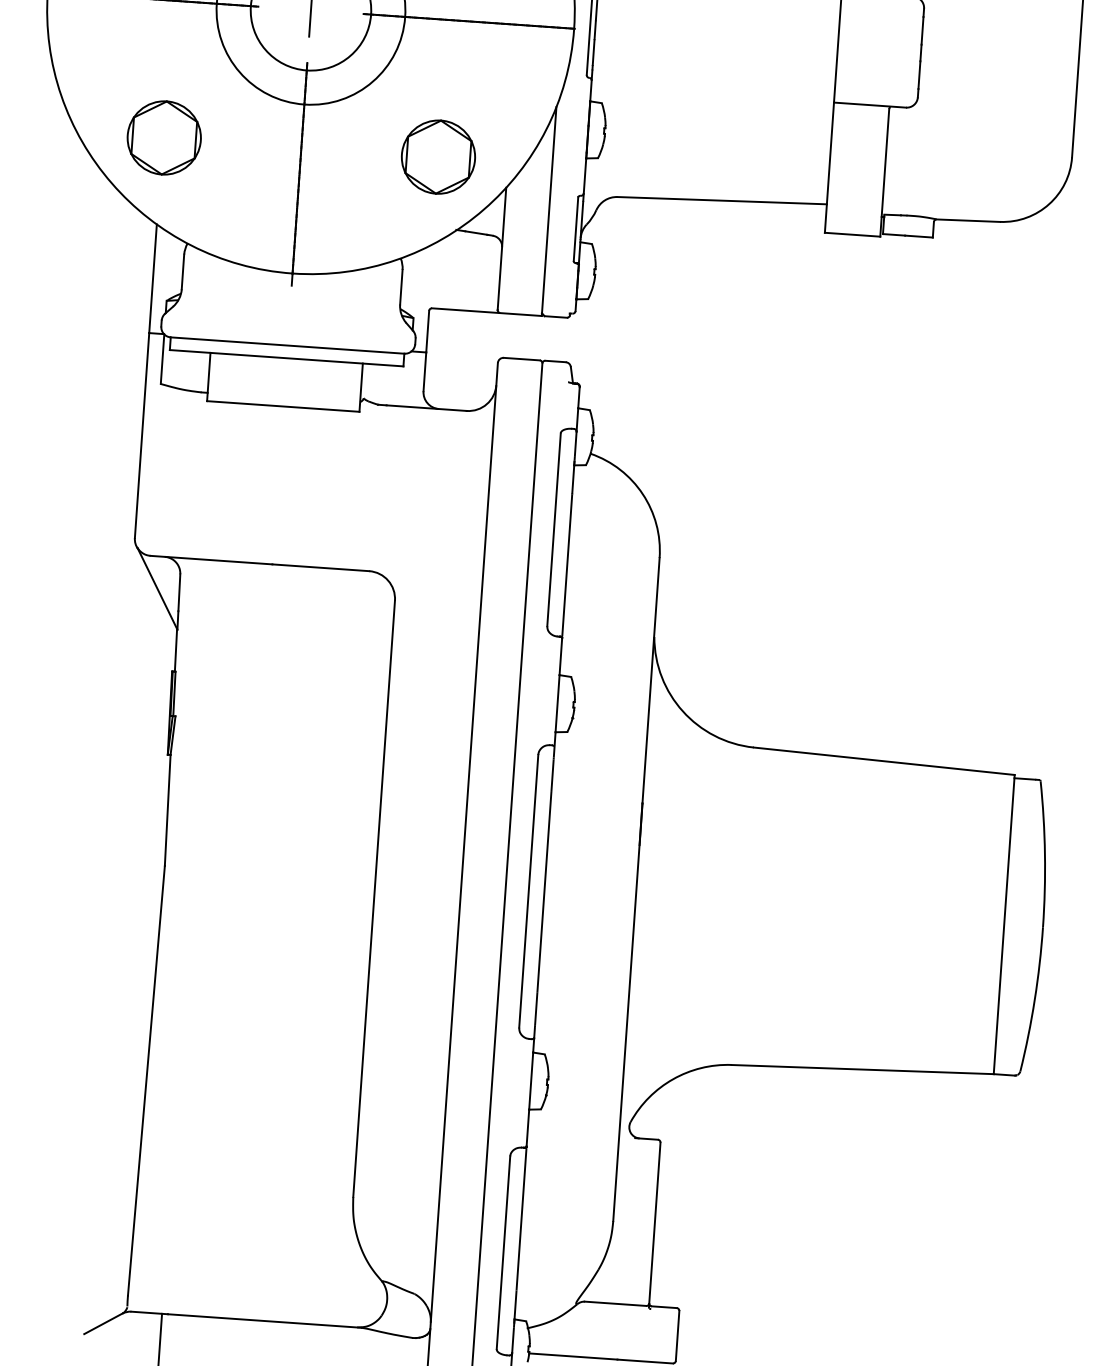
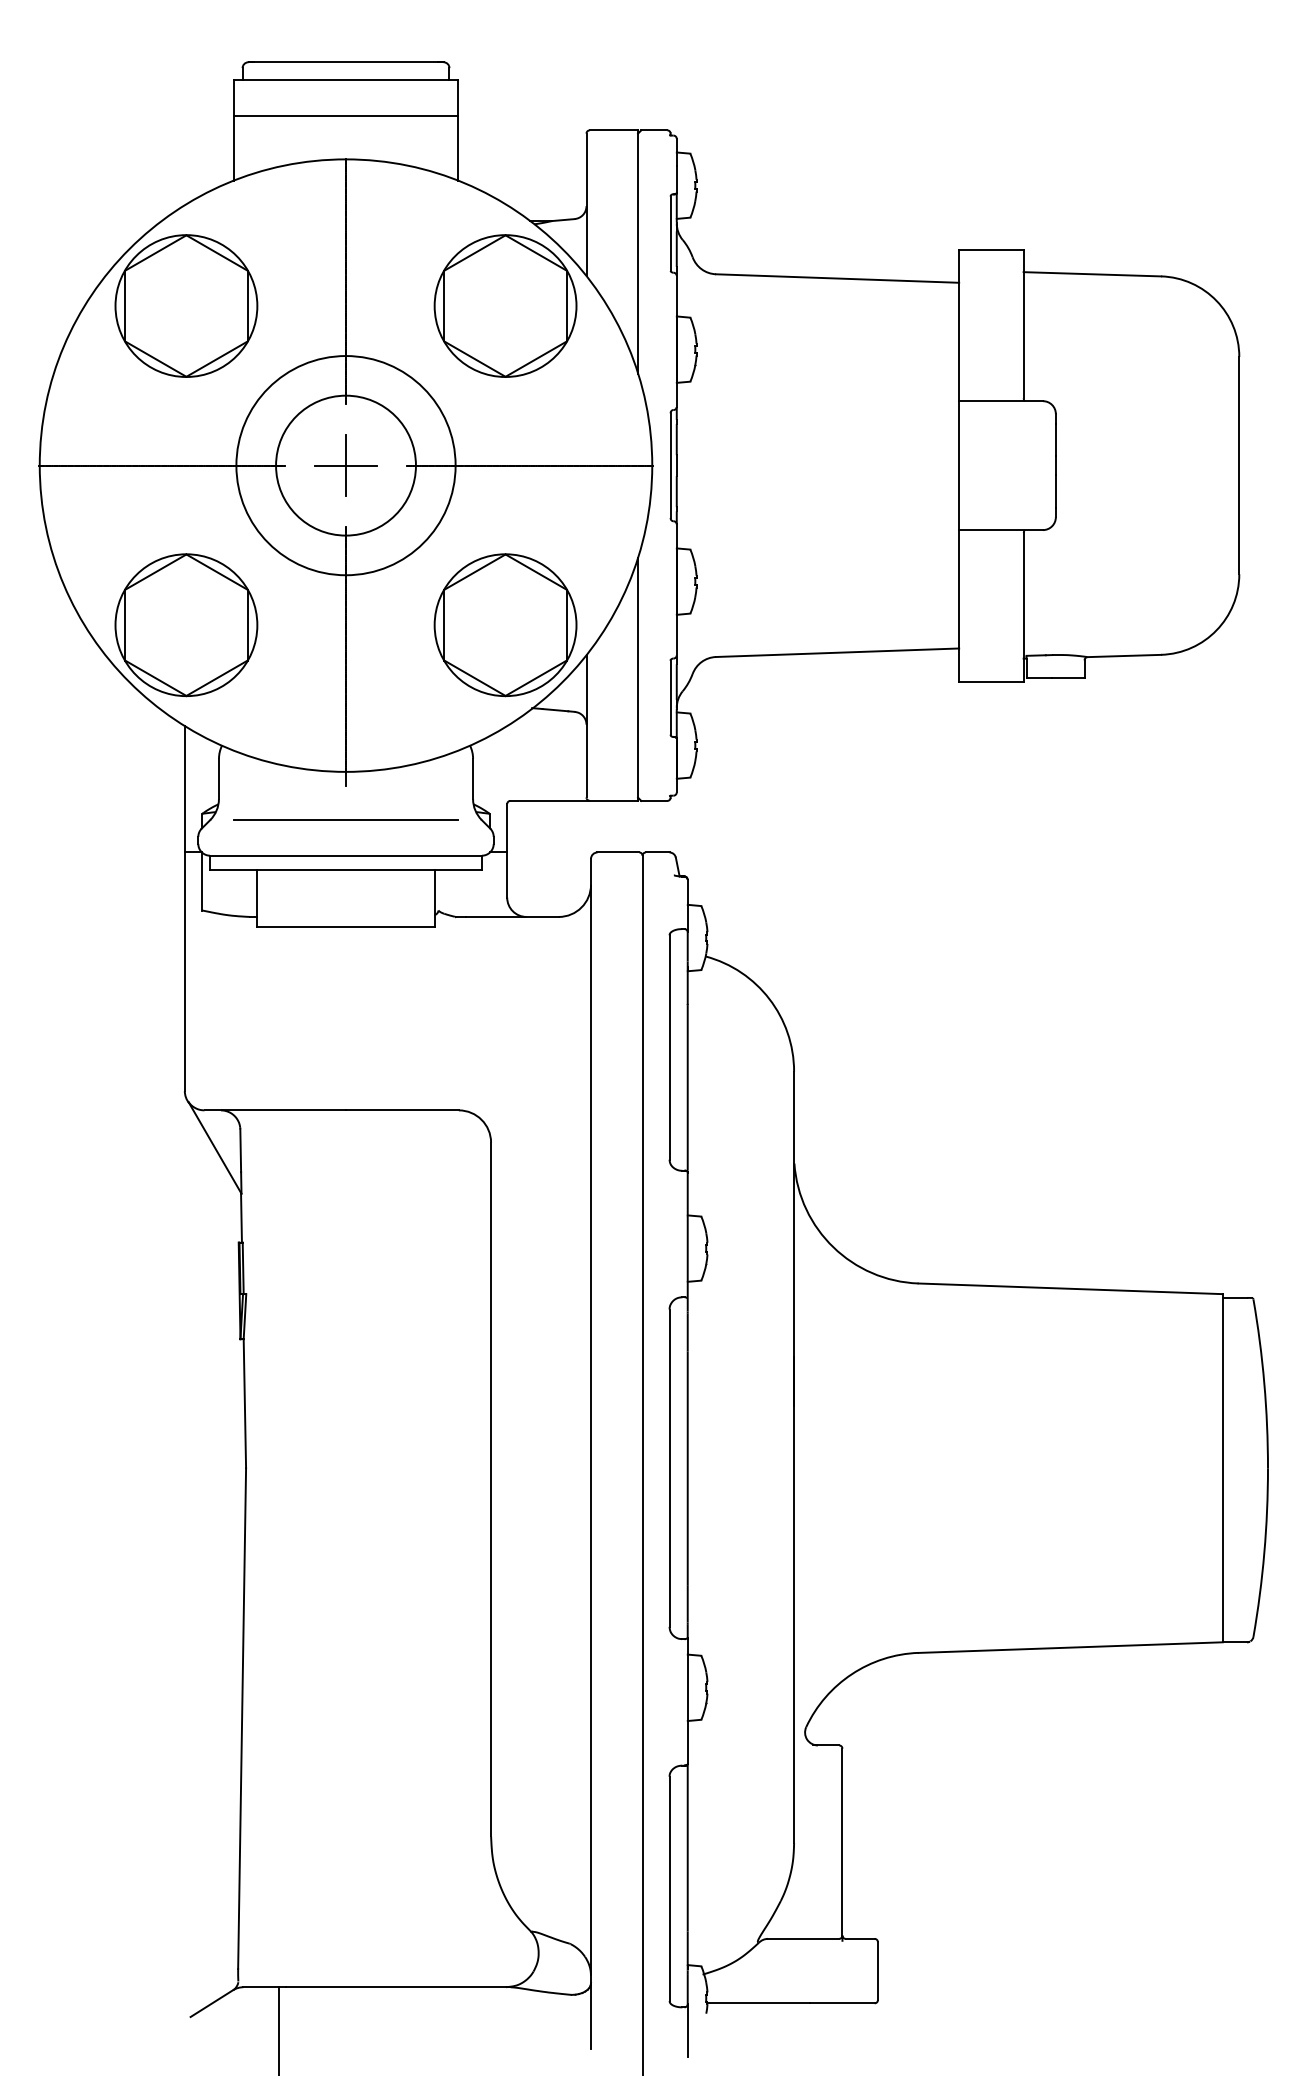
line: (310, 10) -> (345, 465), added
part: (164, 138) -> (186, 625), size x1.67
part: (438, 157) -> (505, 625), size x1.67
line: (289, 314) -> (345, 819), added

